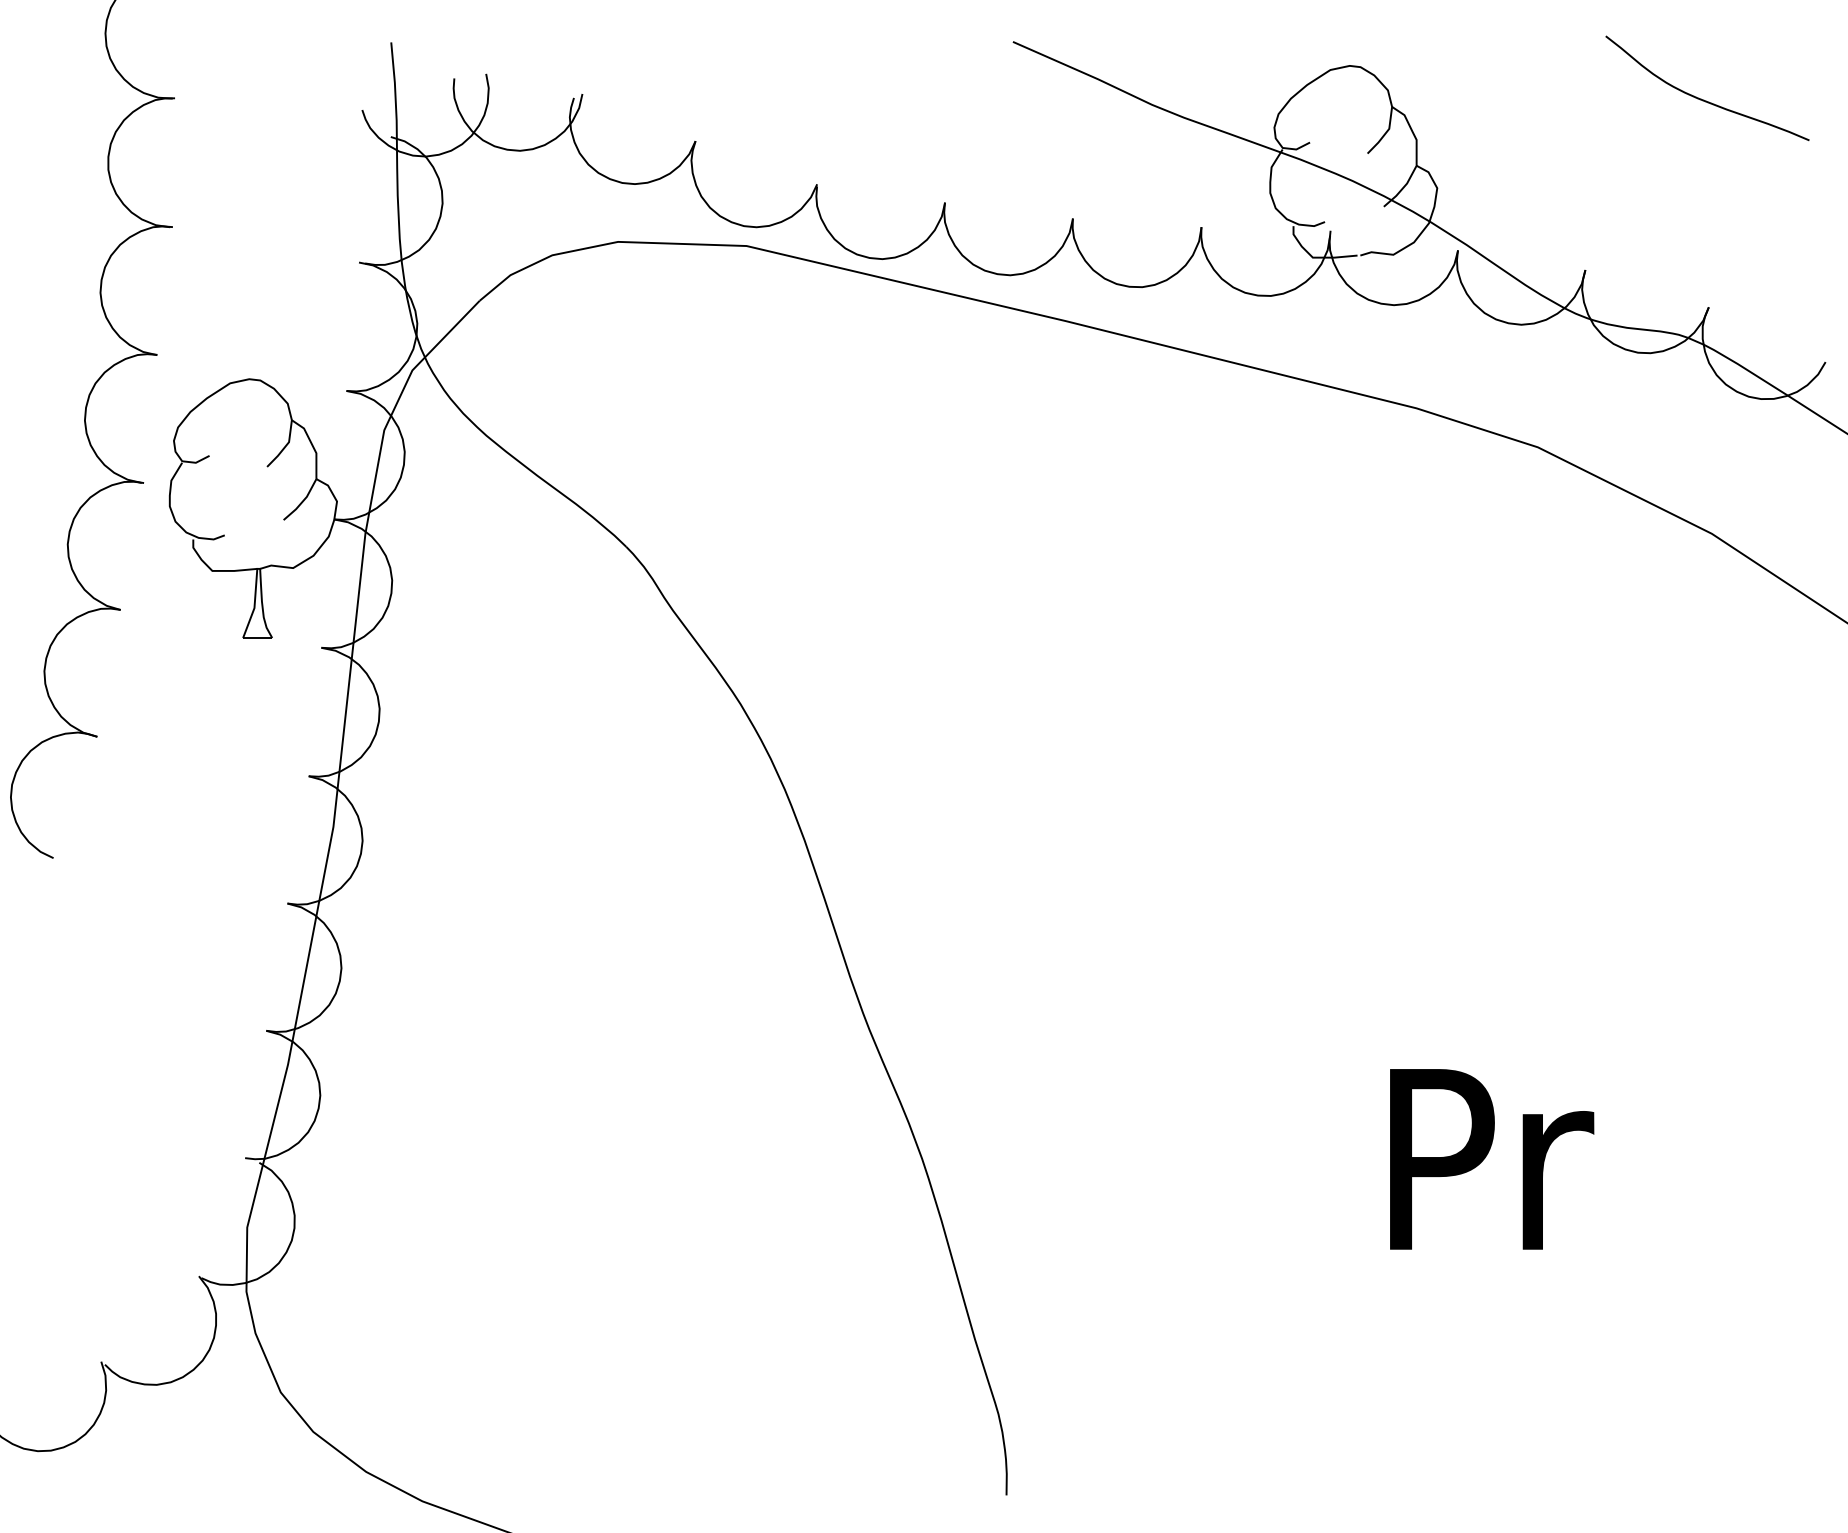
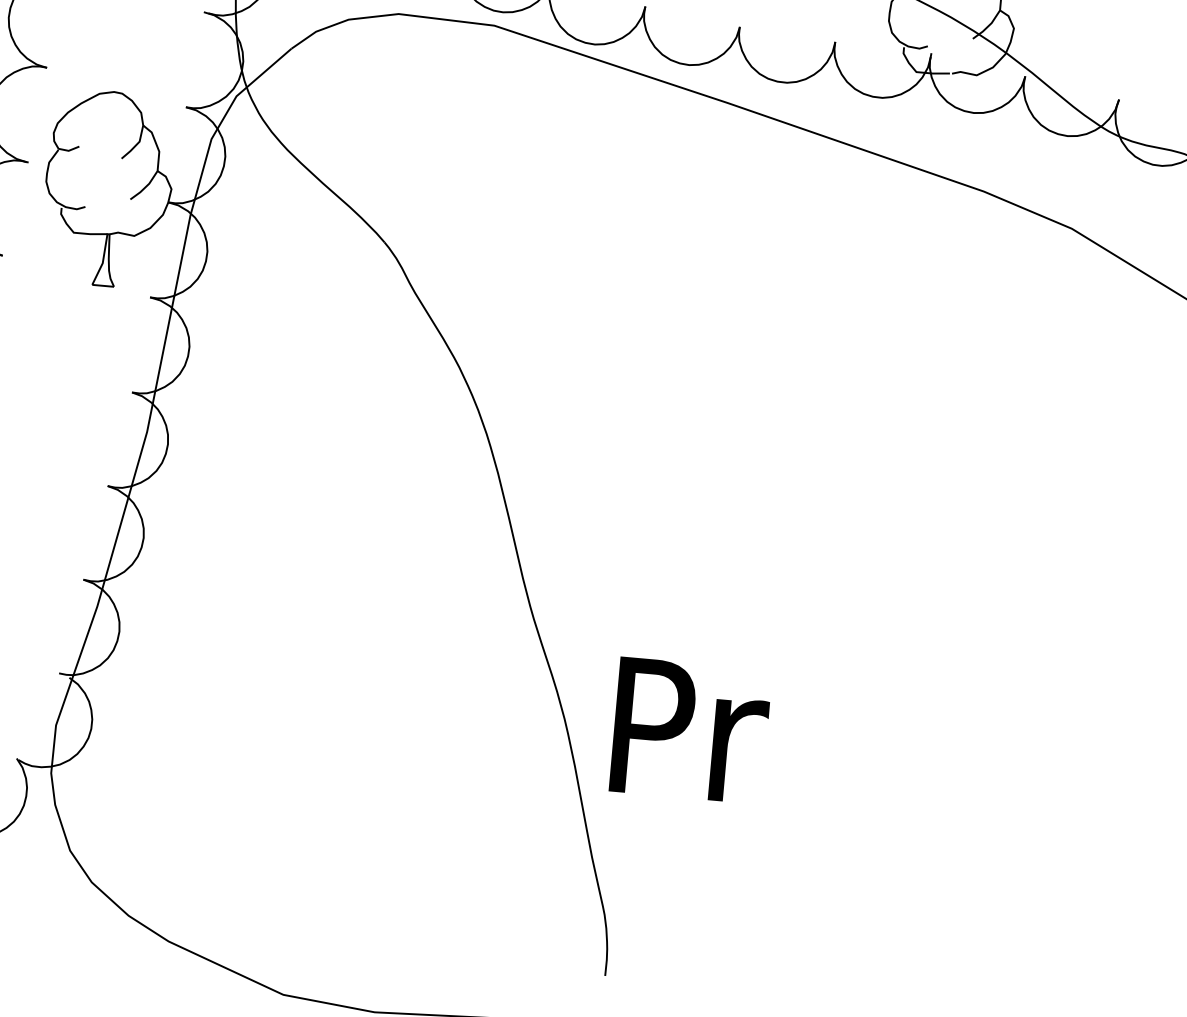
text: (1492, 1159) -> (691, 730), moved

